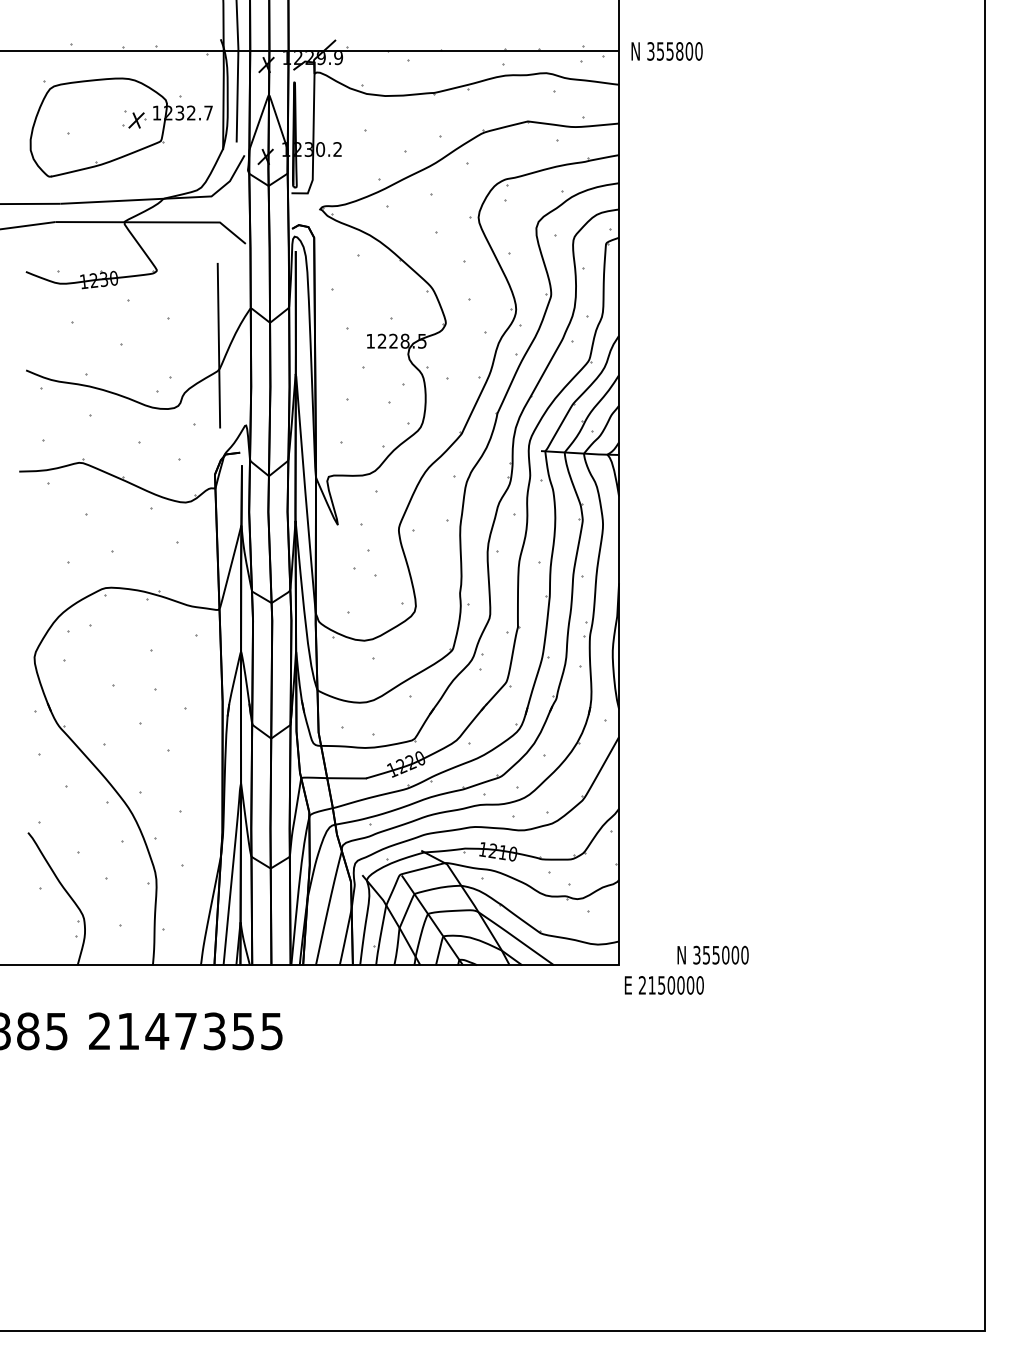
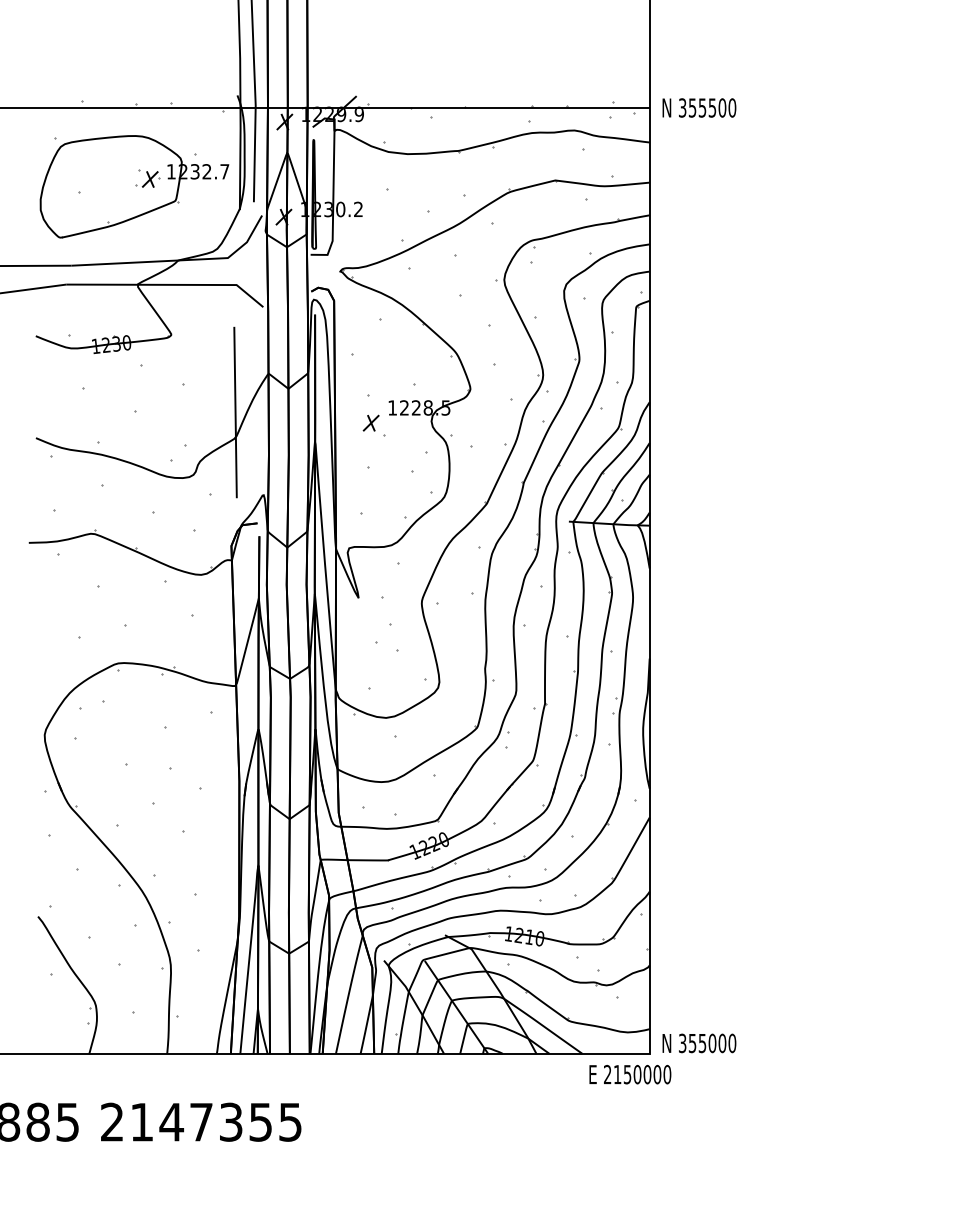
text: (679, 51) -> (712, 108), 355800 -> 355500
part: (350, 355) -> (371, 422), added
text: (712, 954) -> (698, 1042), moved
text: (663, 985) -> (629, 1074), moved

